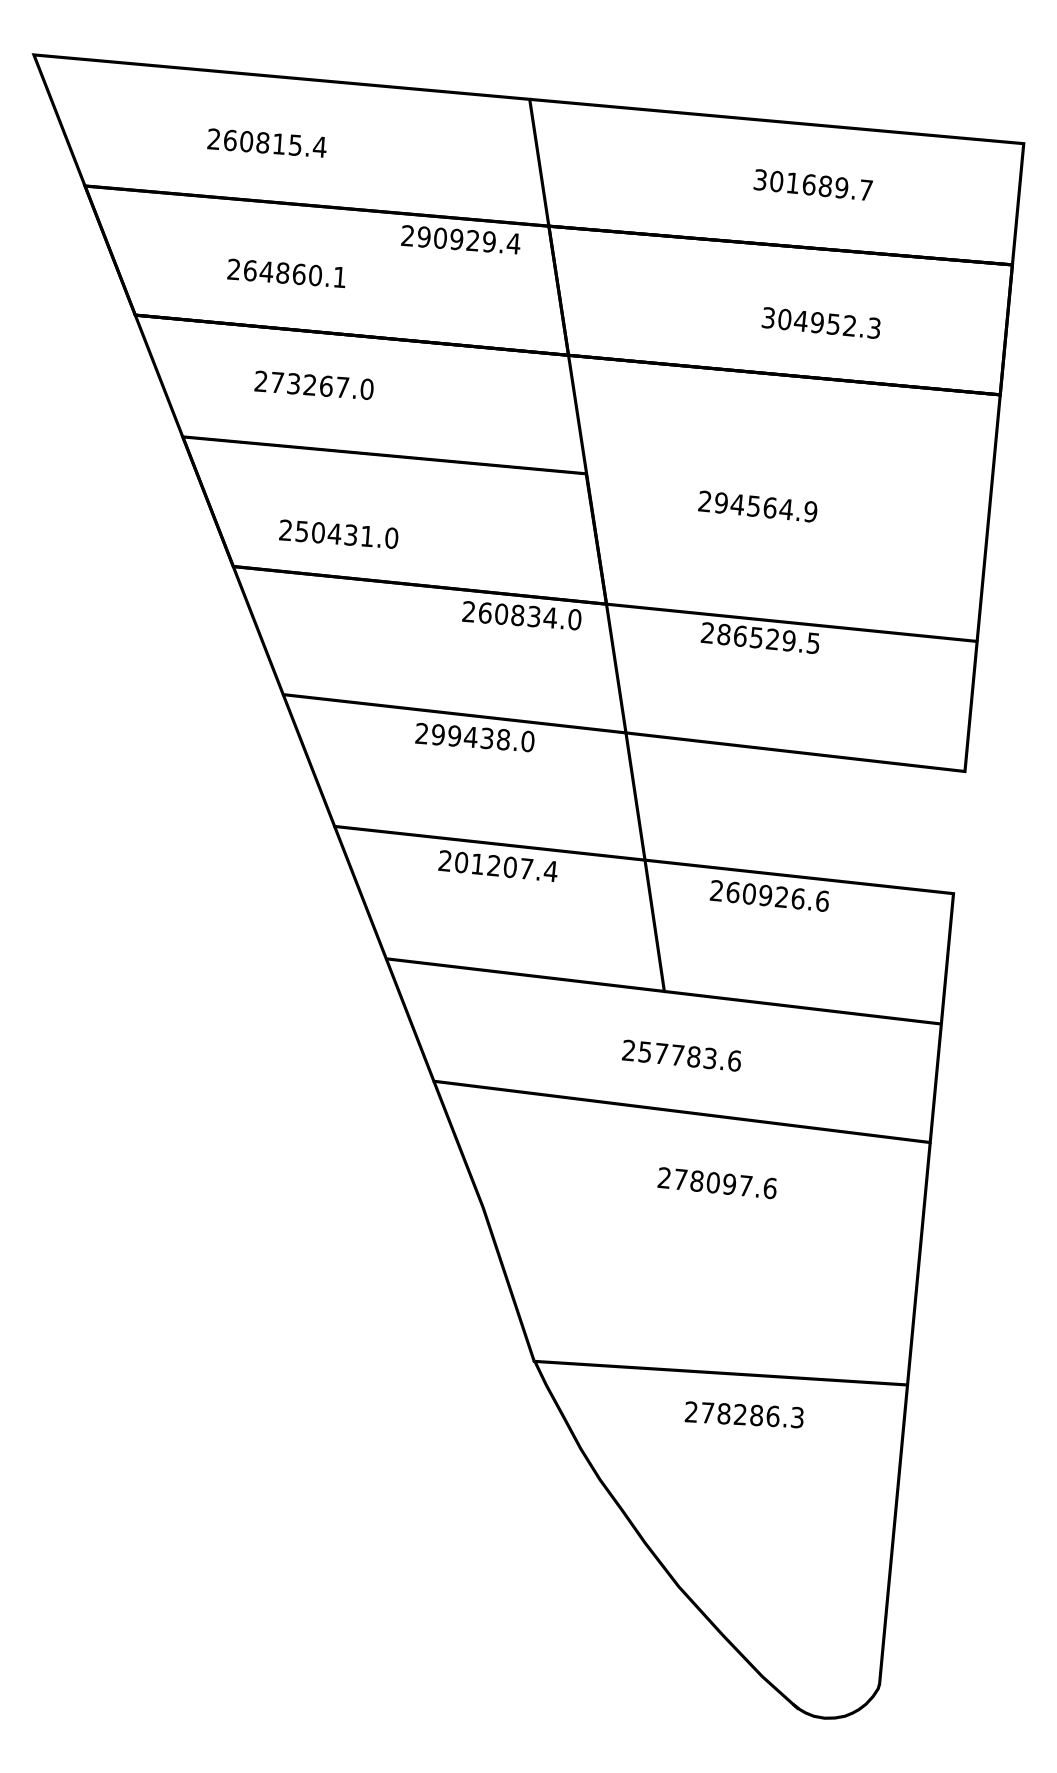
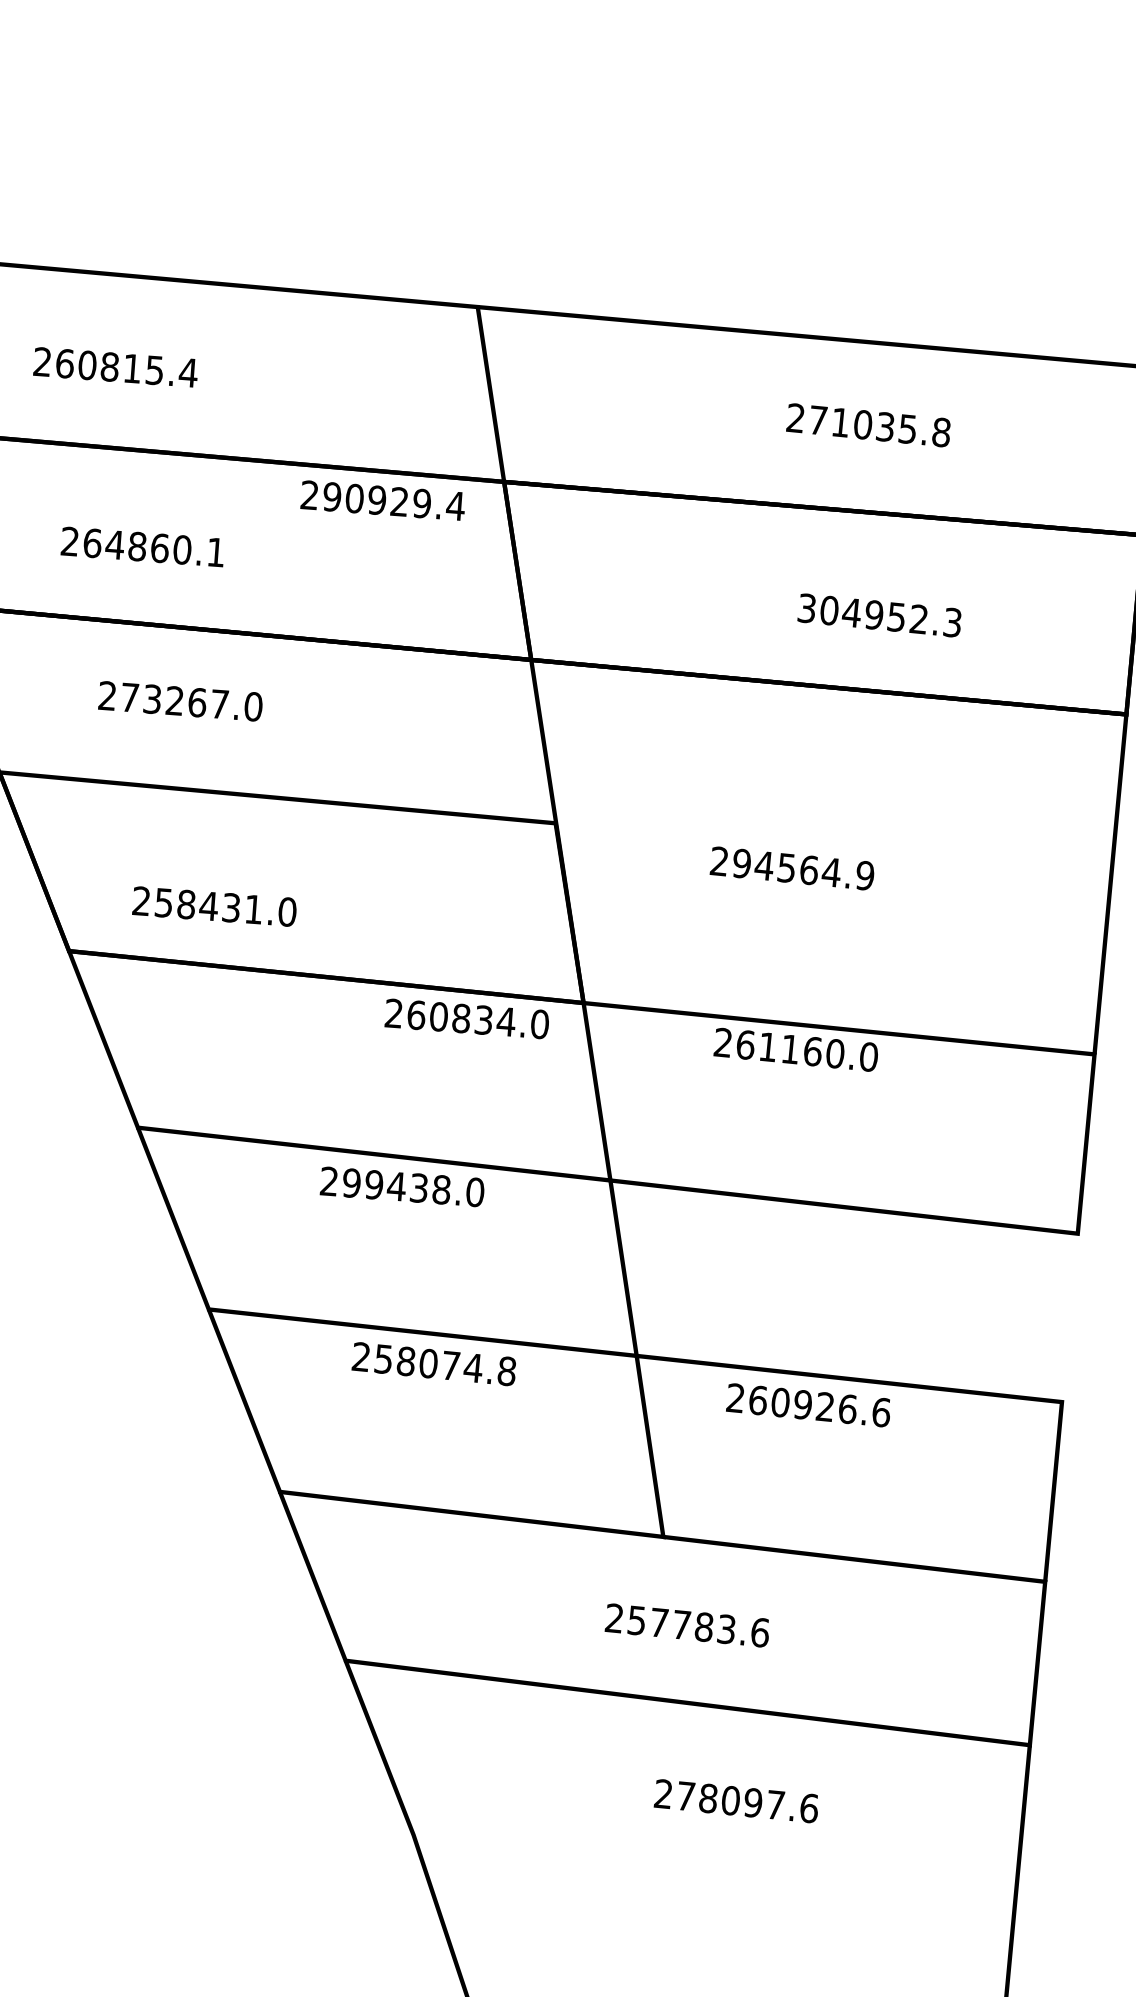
text: (812, 185) -> (867, 425), 301689.7 -> 271035.8
text: (317, 532) -> (185, 904), 250431.0 -> 258431.0
text: (768, 638) -> (806, 1050), 286529.5 -> 261160.0
text: (505, 866) -> (444, 1364), 201207.4 -> 258074.8

